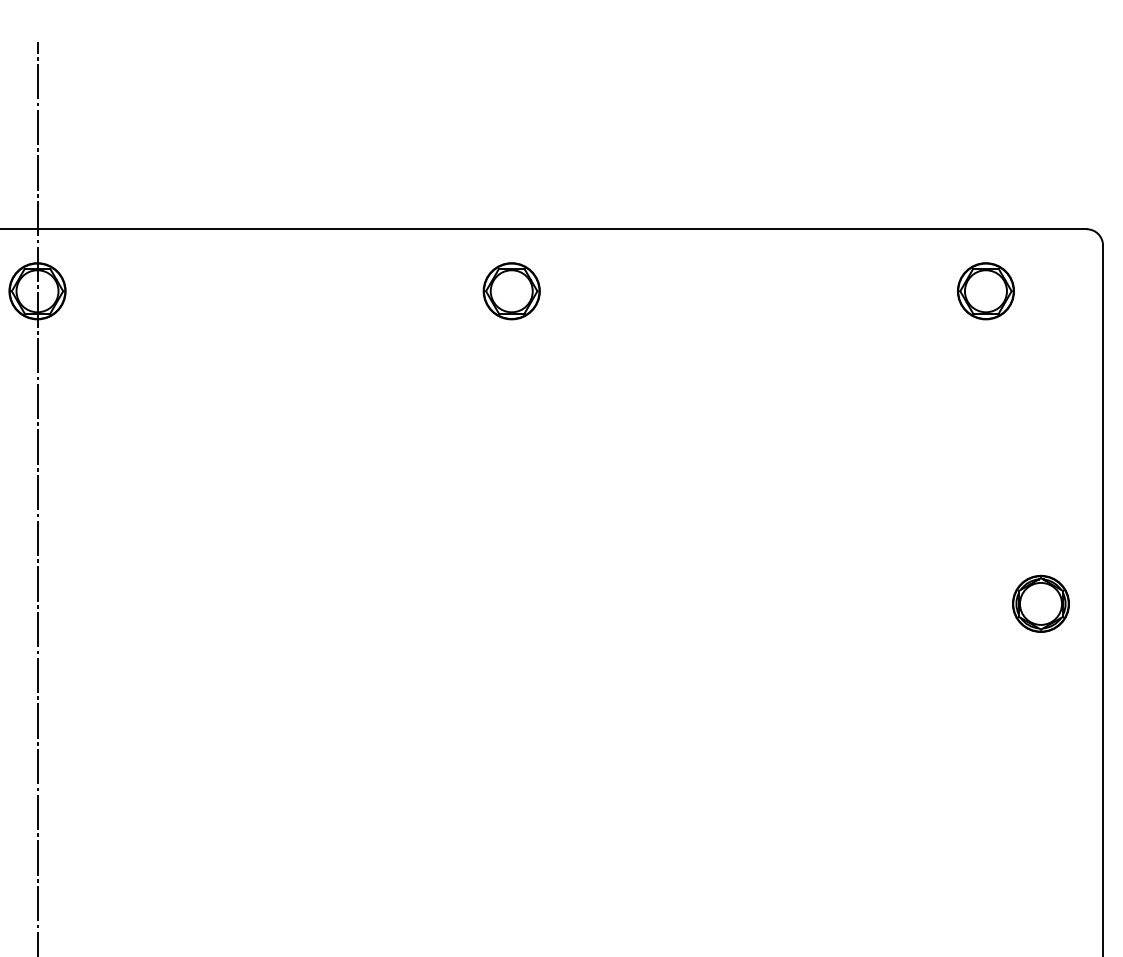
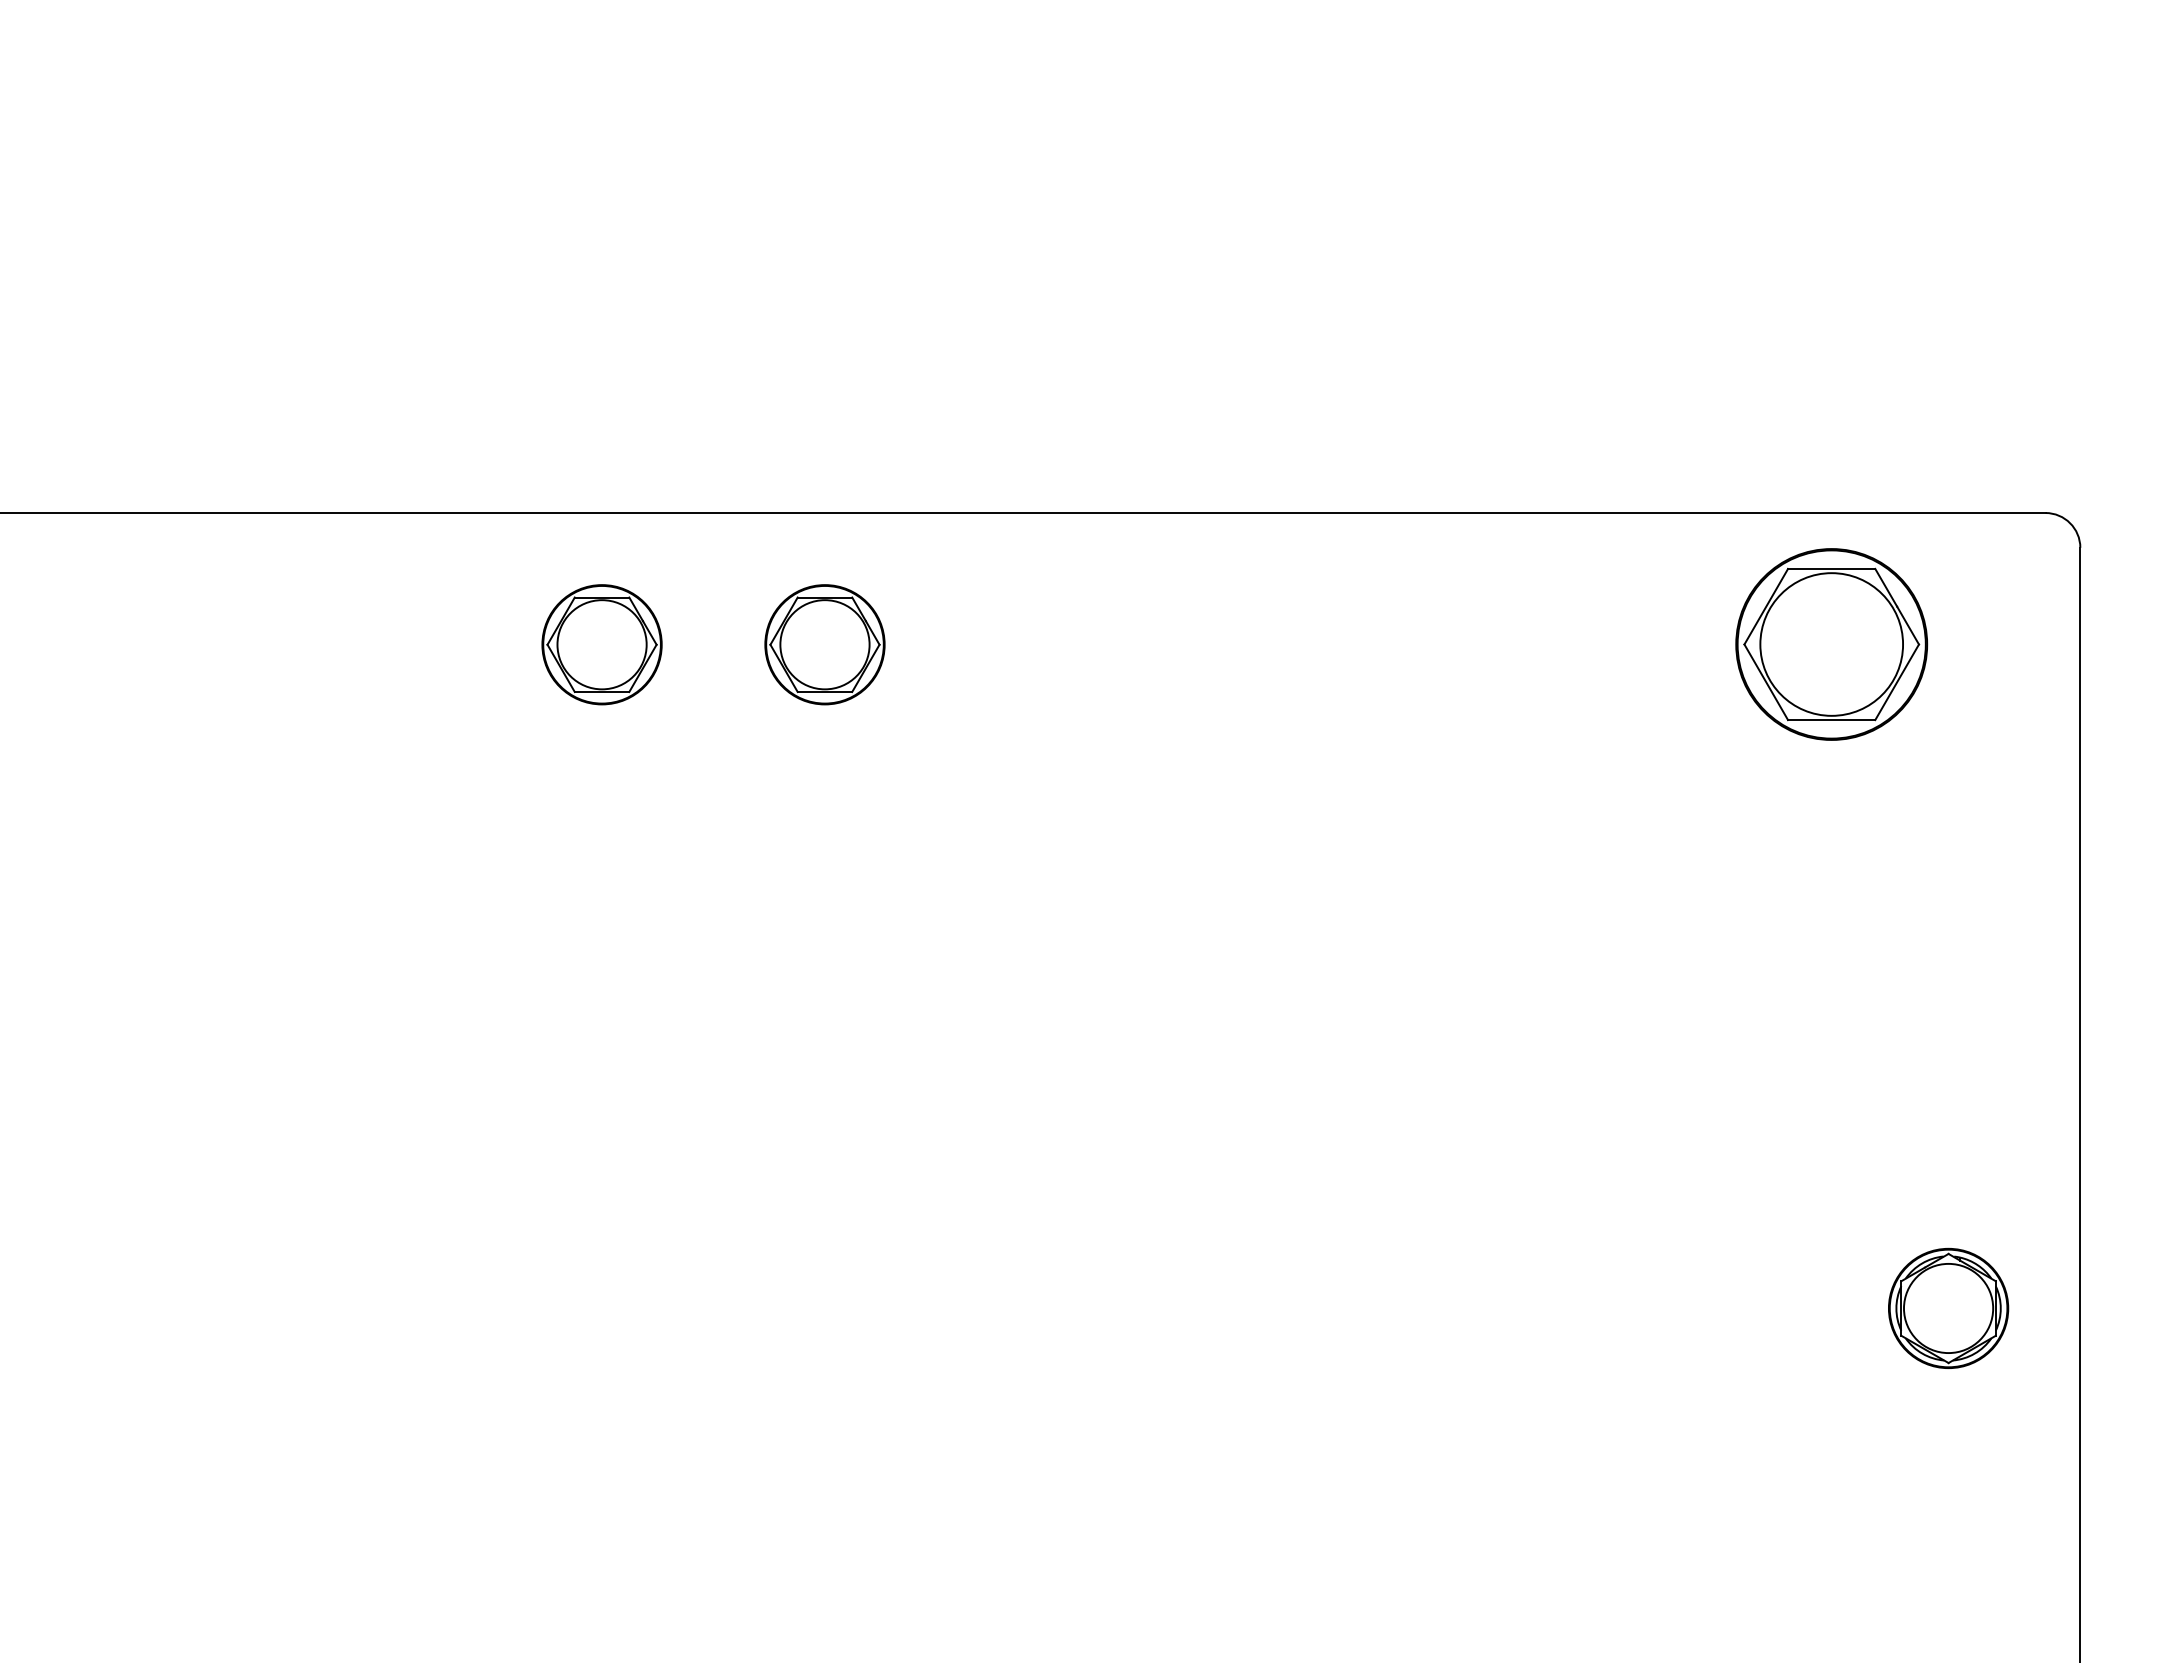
part: (406, 291) -> (601, 645), added
part: (985, 291) -> (1830, 645), size x1.6

